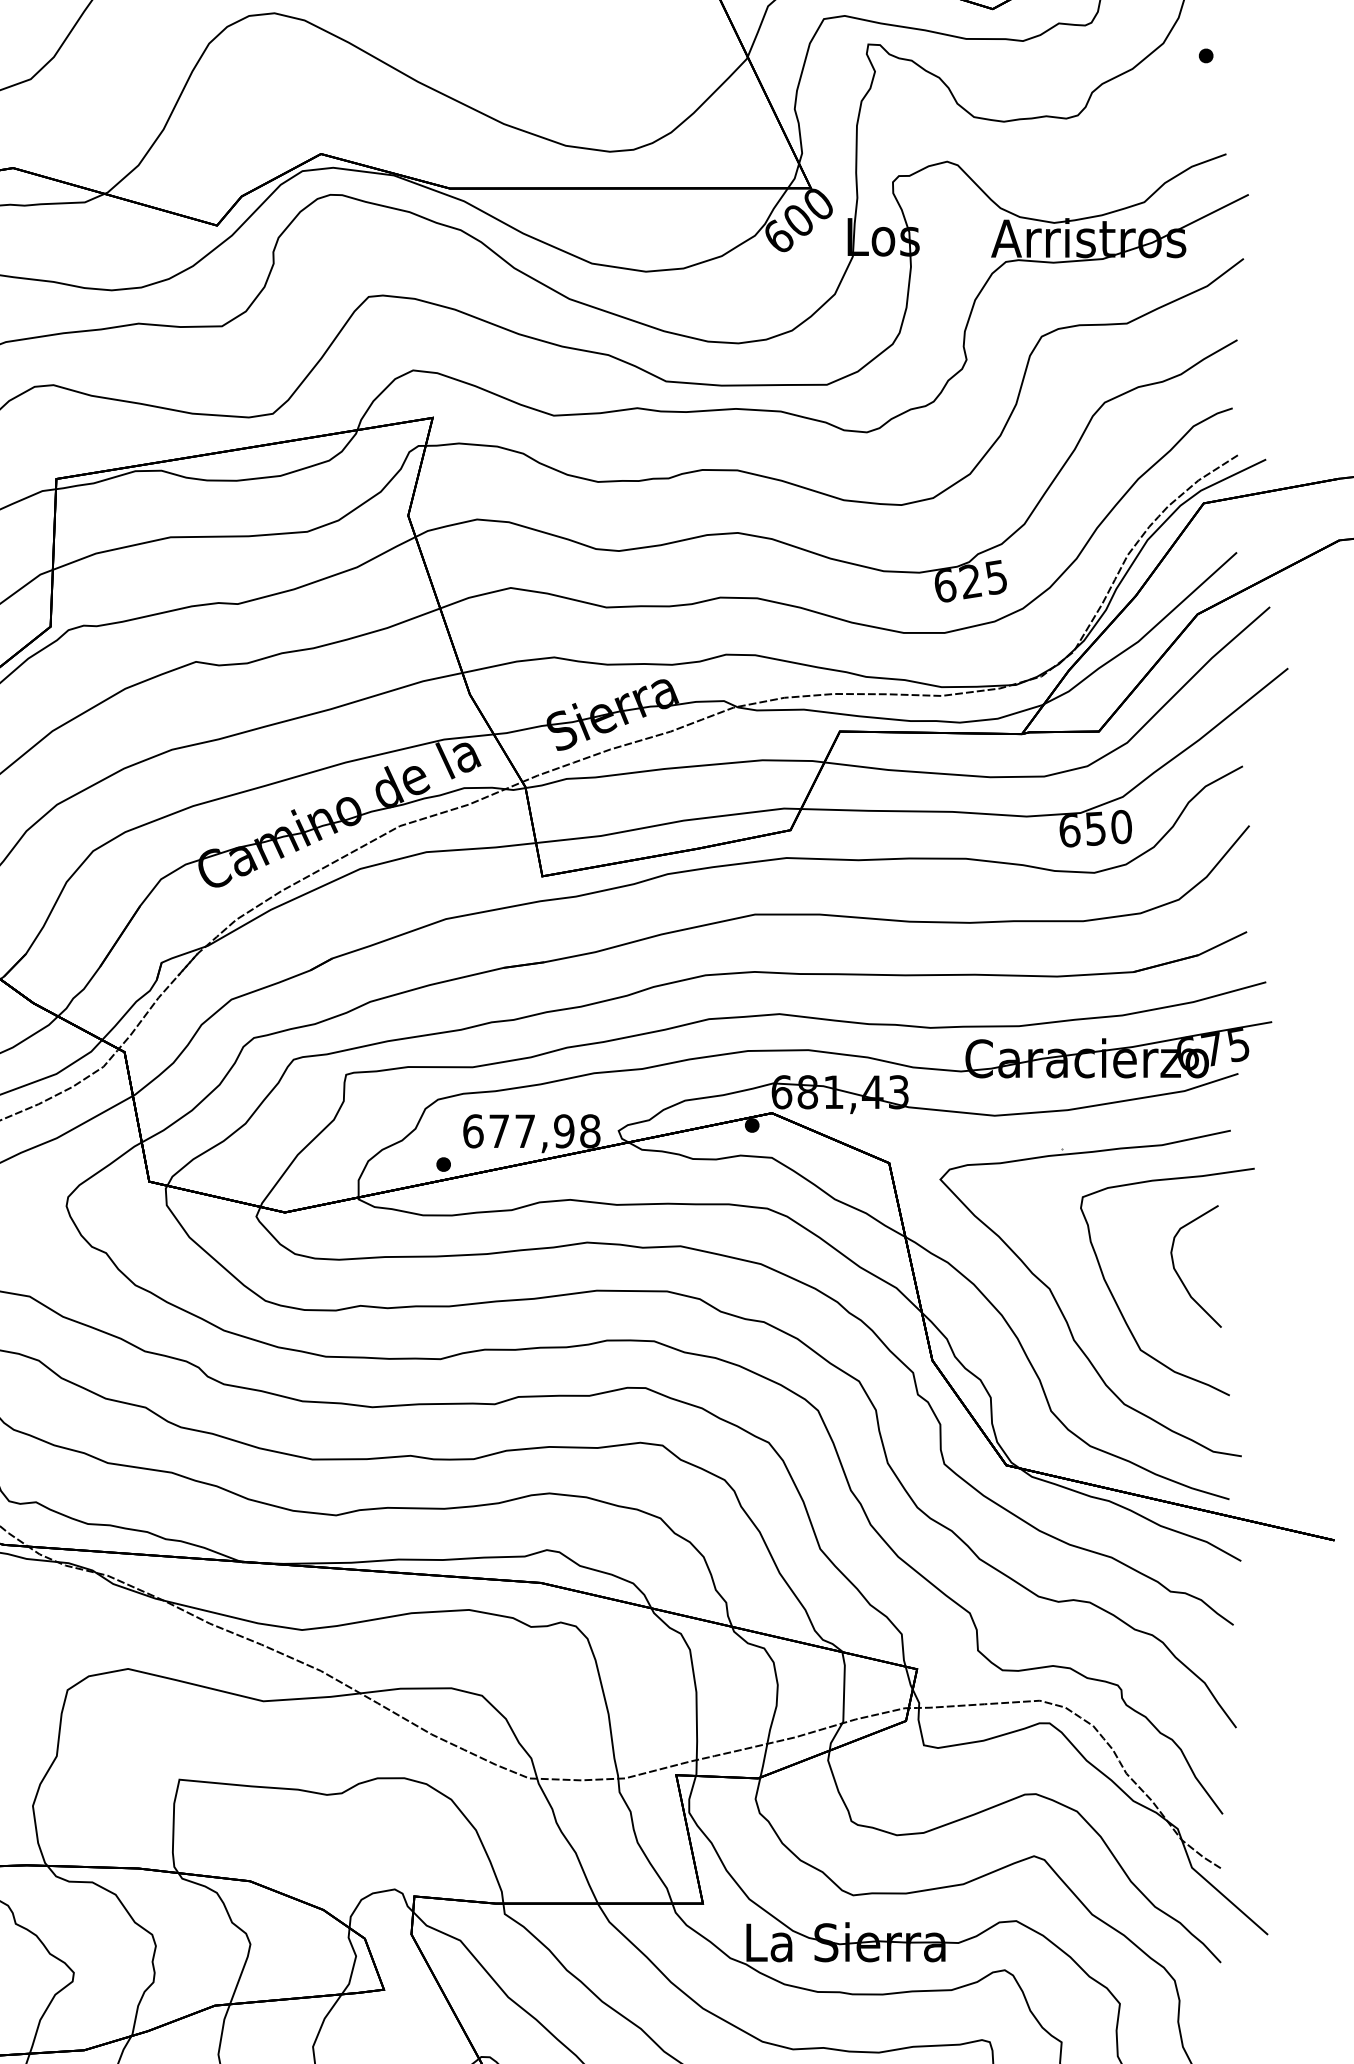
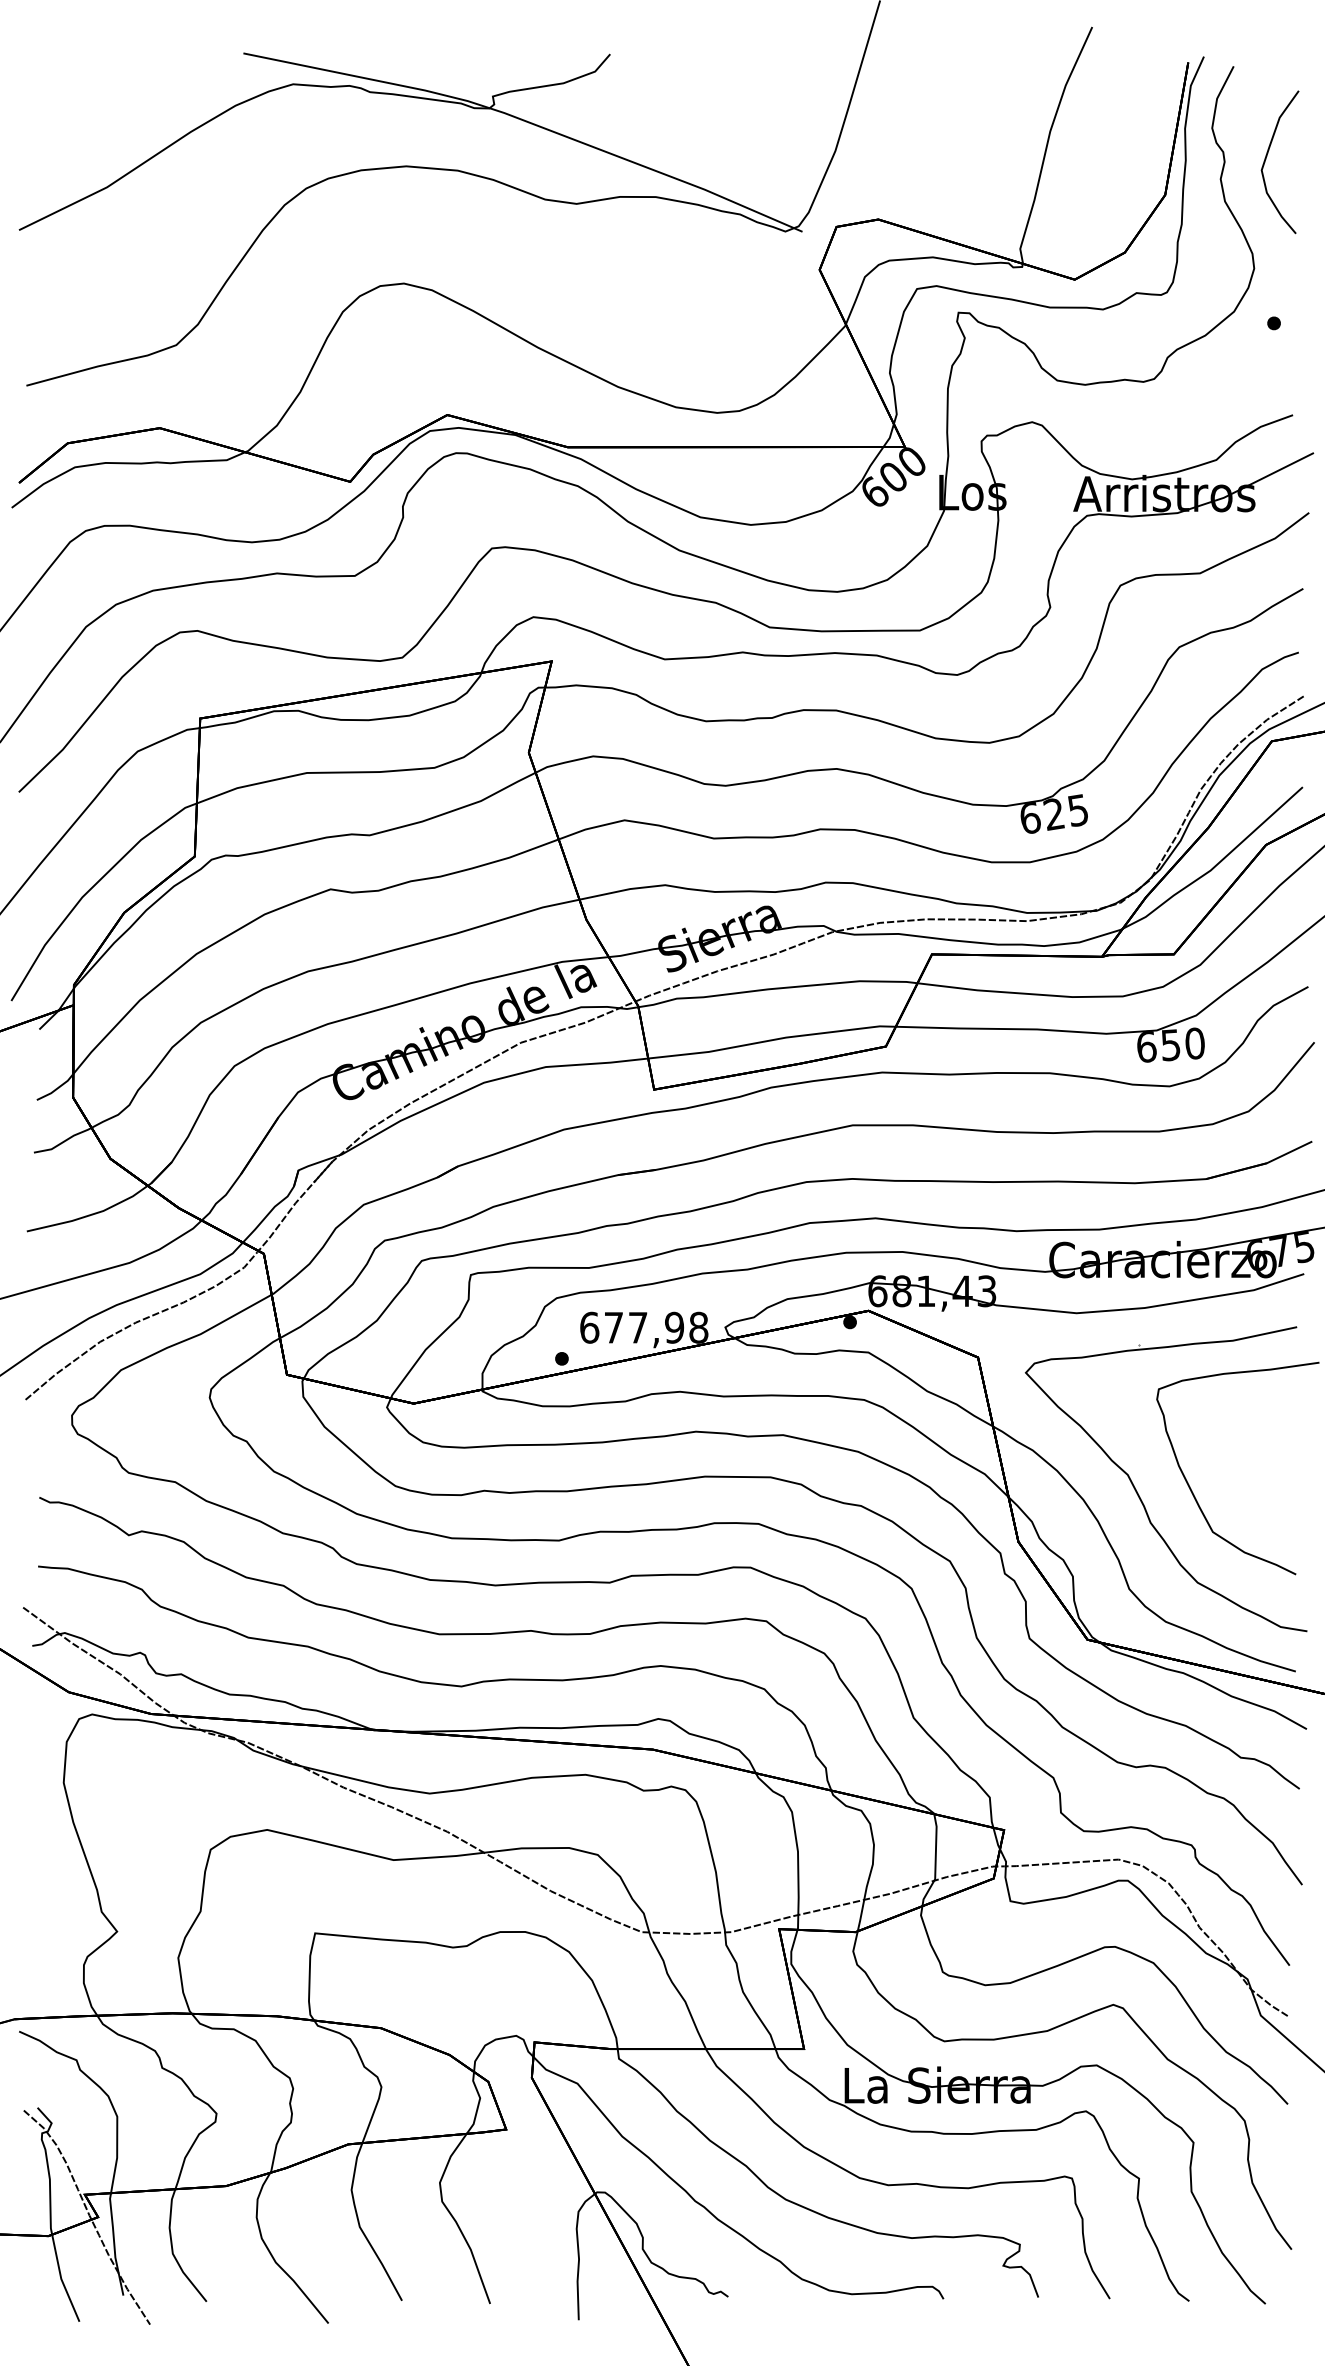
curve: (1179, 1275) -> (1249, 1462), removed

